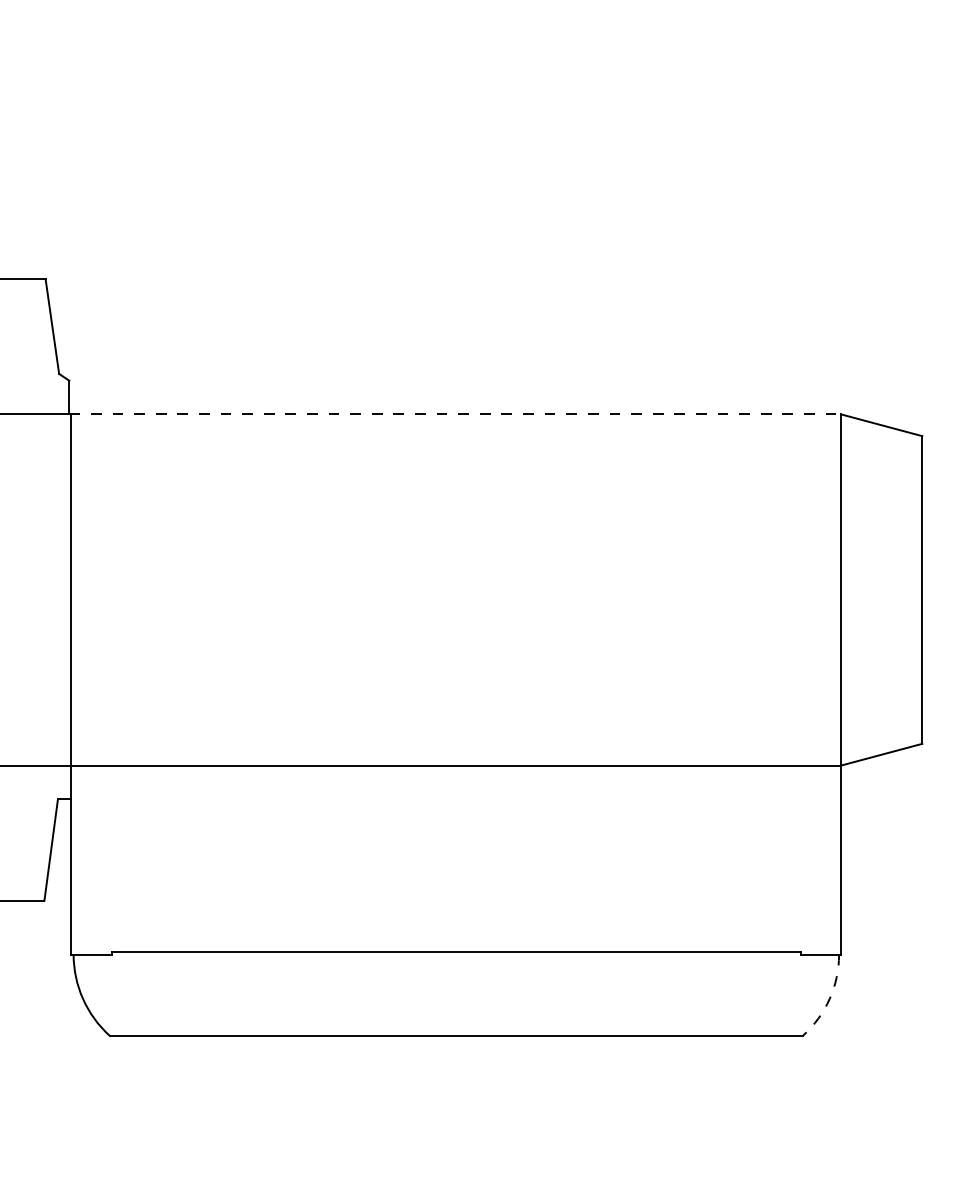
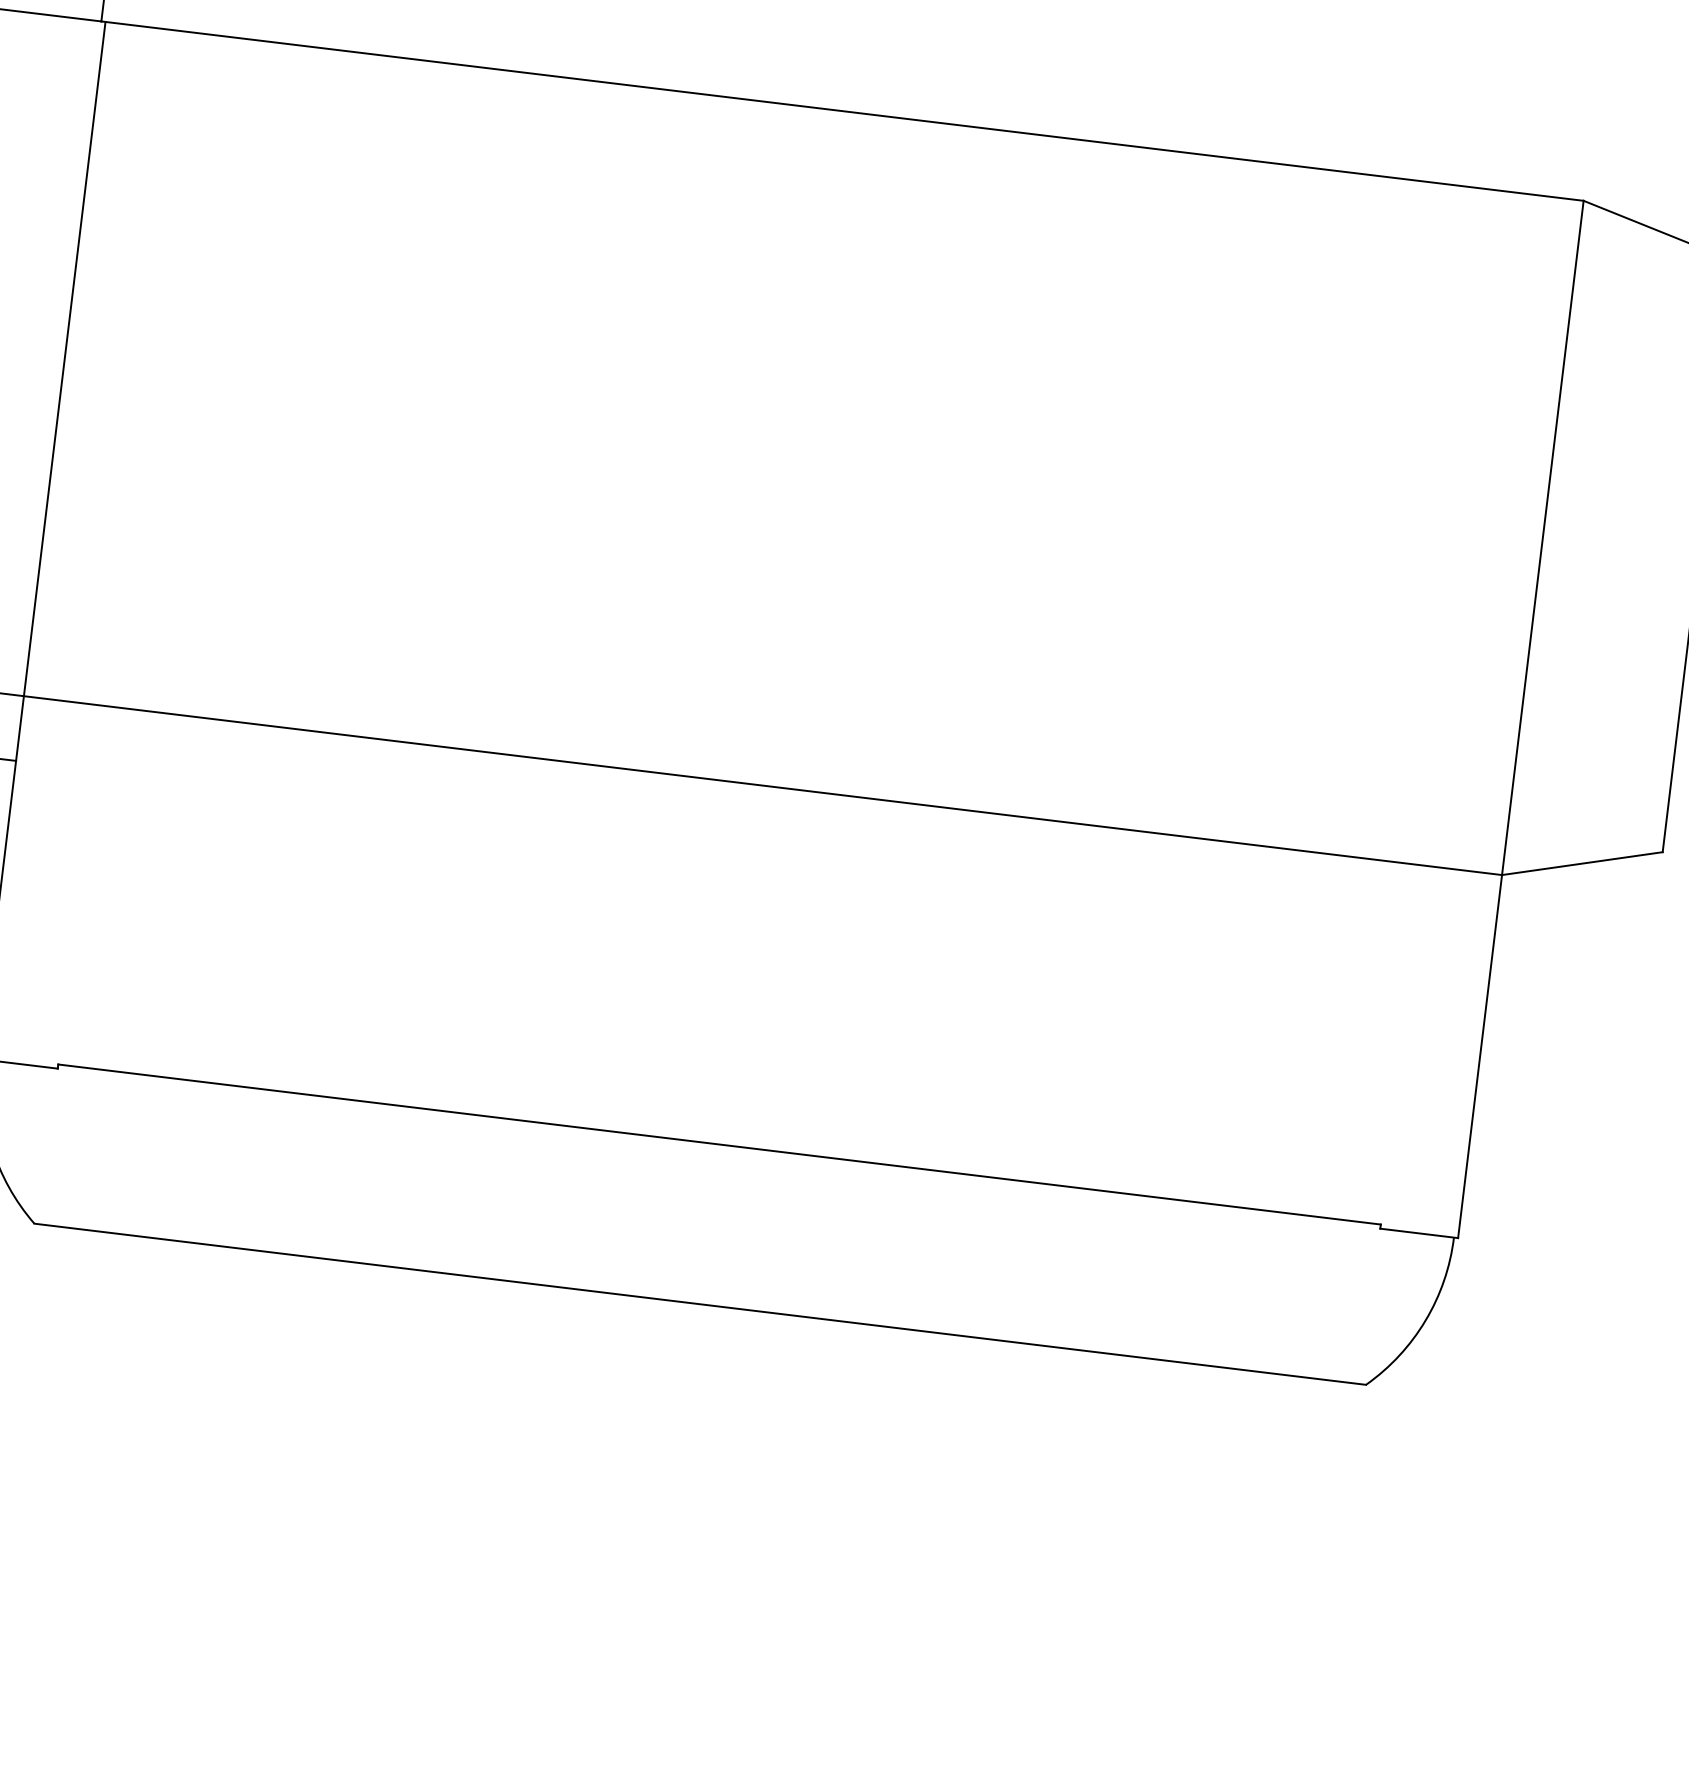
line: (455, 414) -> (842, 111), dashed -> solid
arc: (829, 998) -> (1425, 1319), dashed -> solid

